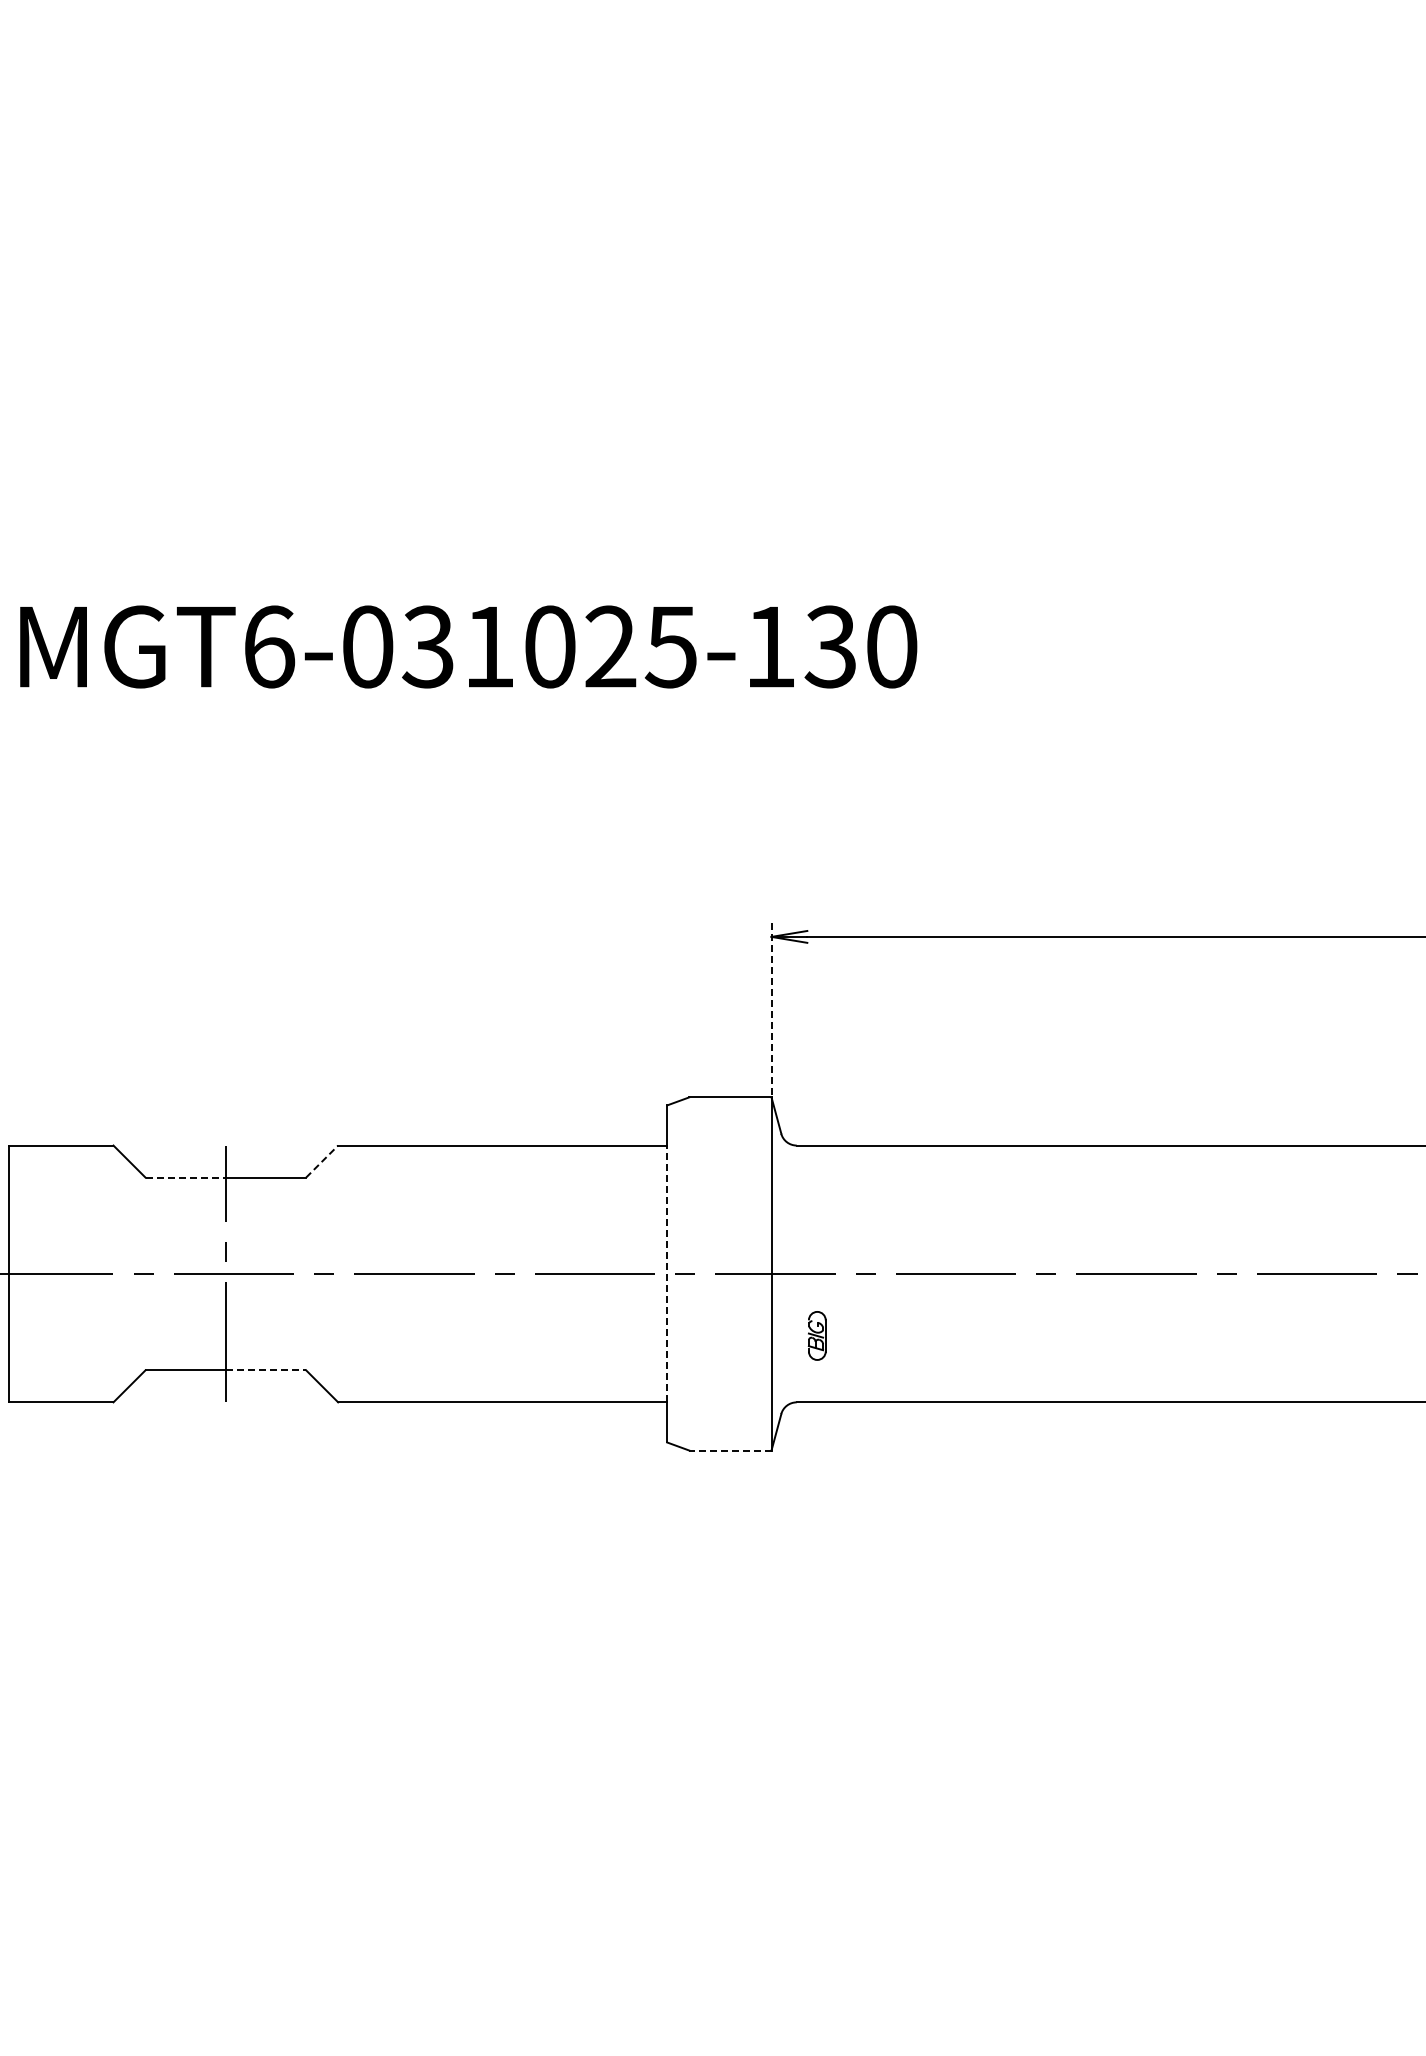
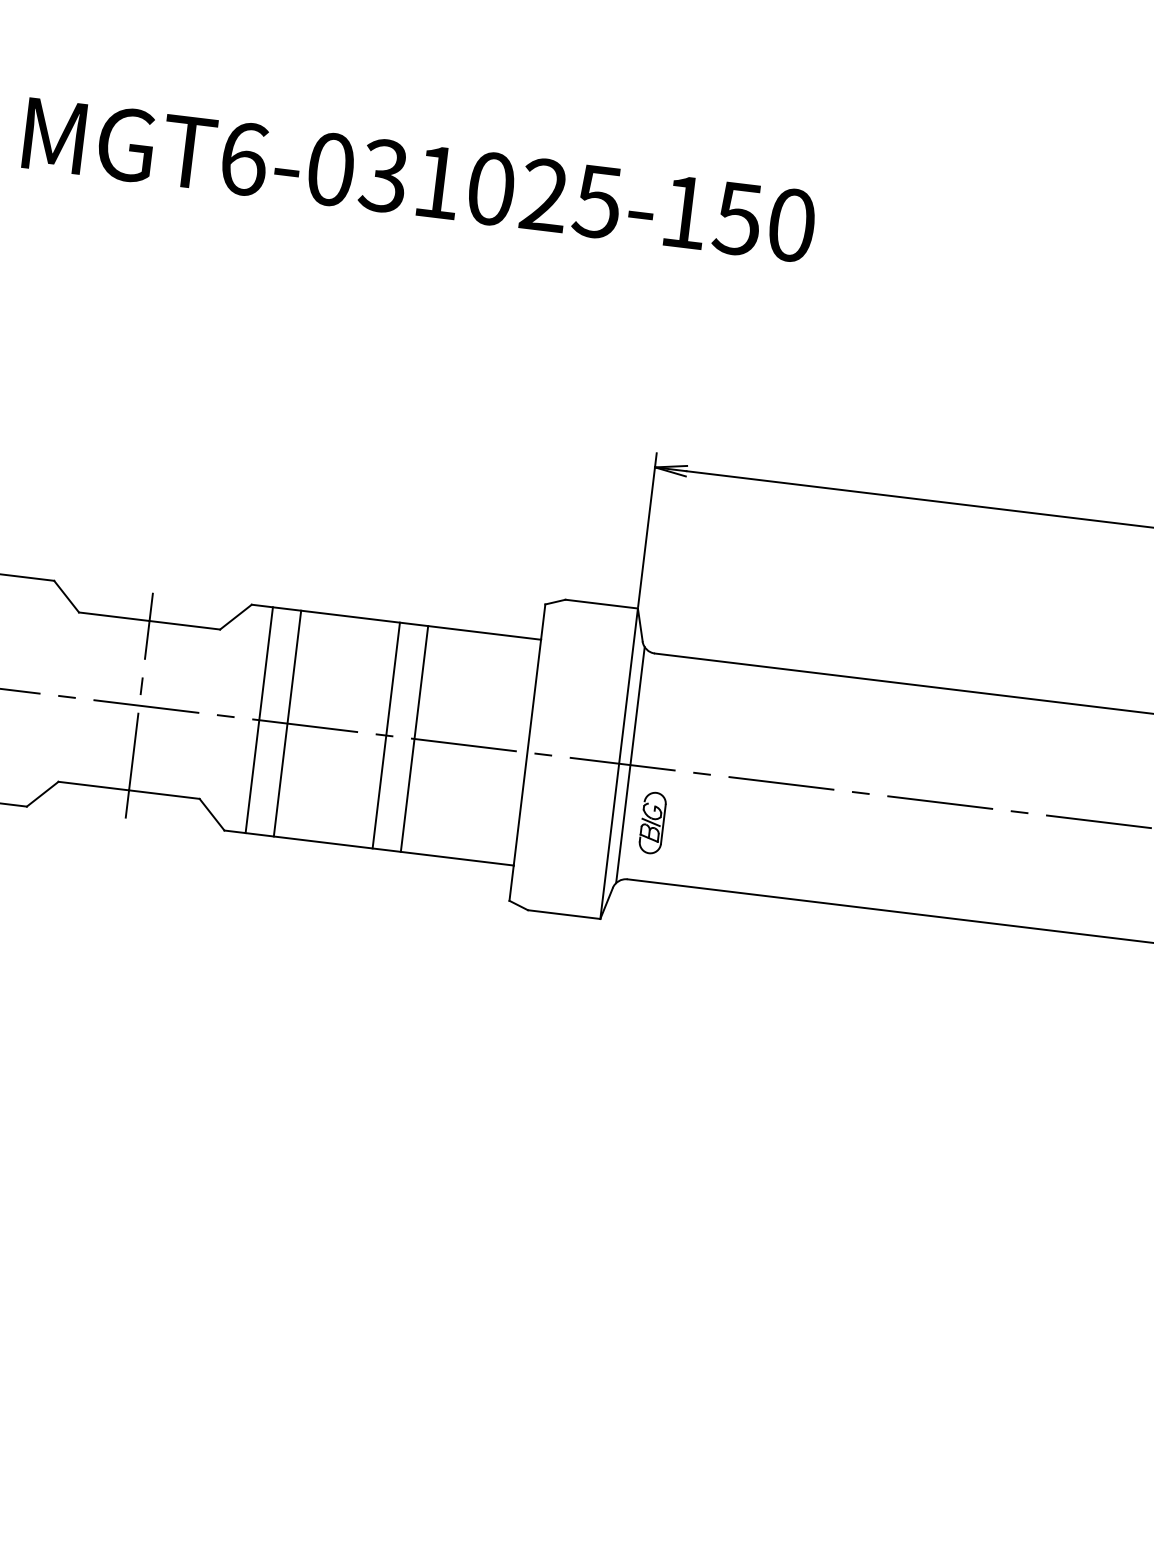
text: (829, 646) -> (736, 218), MGT6-031025-130 -> MGT6-031025-150
line: (771, 1007) -> (647, 529), dashed -> solid
line: (322, 1161) -> (236, 617), dashed -> solid
line: (186, 1177) -> (115, 616), dashed -> solid
line: (362, 1273) -> (259, 719), added
line: (394, 1273) -> (287, 723), added
line: (506, 1273) -> (386, 735), added
line: (538, 1273) -> (414, 738), added
line: (667, 1273) -> (527, 752), dashed -> solid
line: (784, 1273) -> (630, 764), added
part: (817, 1335) -> (653, 822), size x1.43
line: (266, 1370) -> (164, 794), dashed -> solid
line: (729, 1450) -> (563, 914), dashed -> solid

